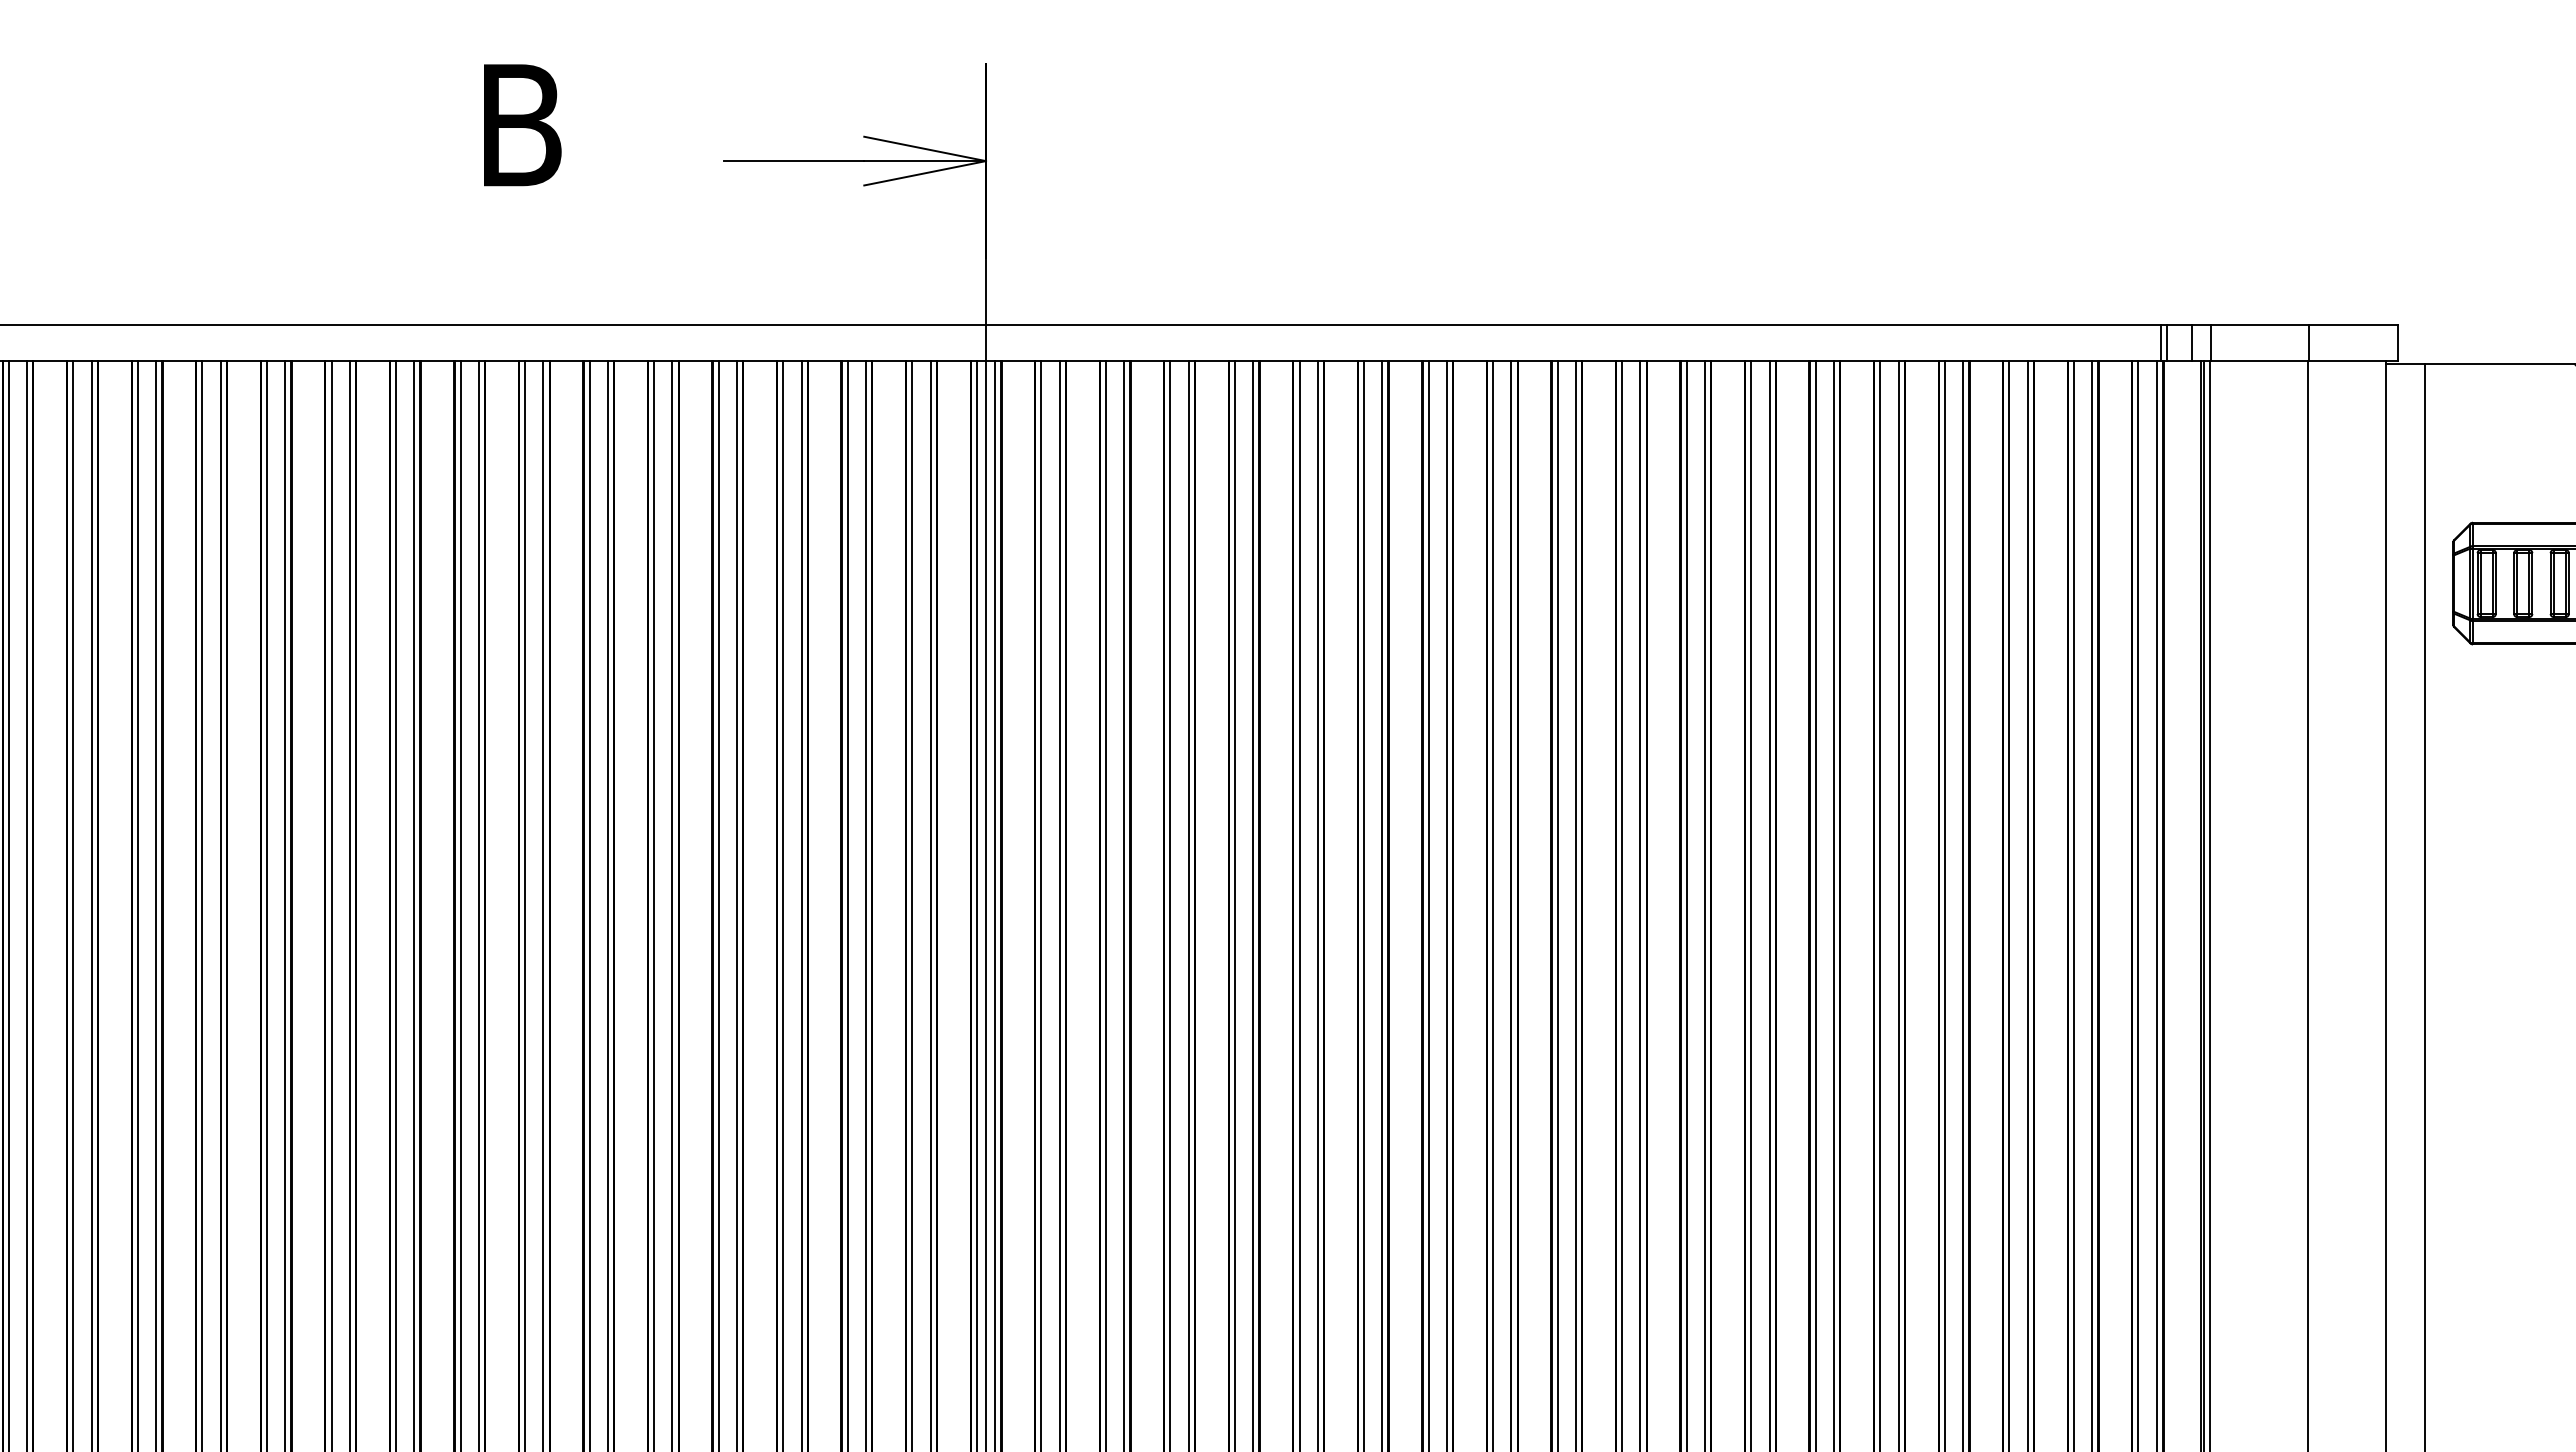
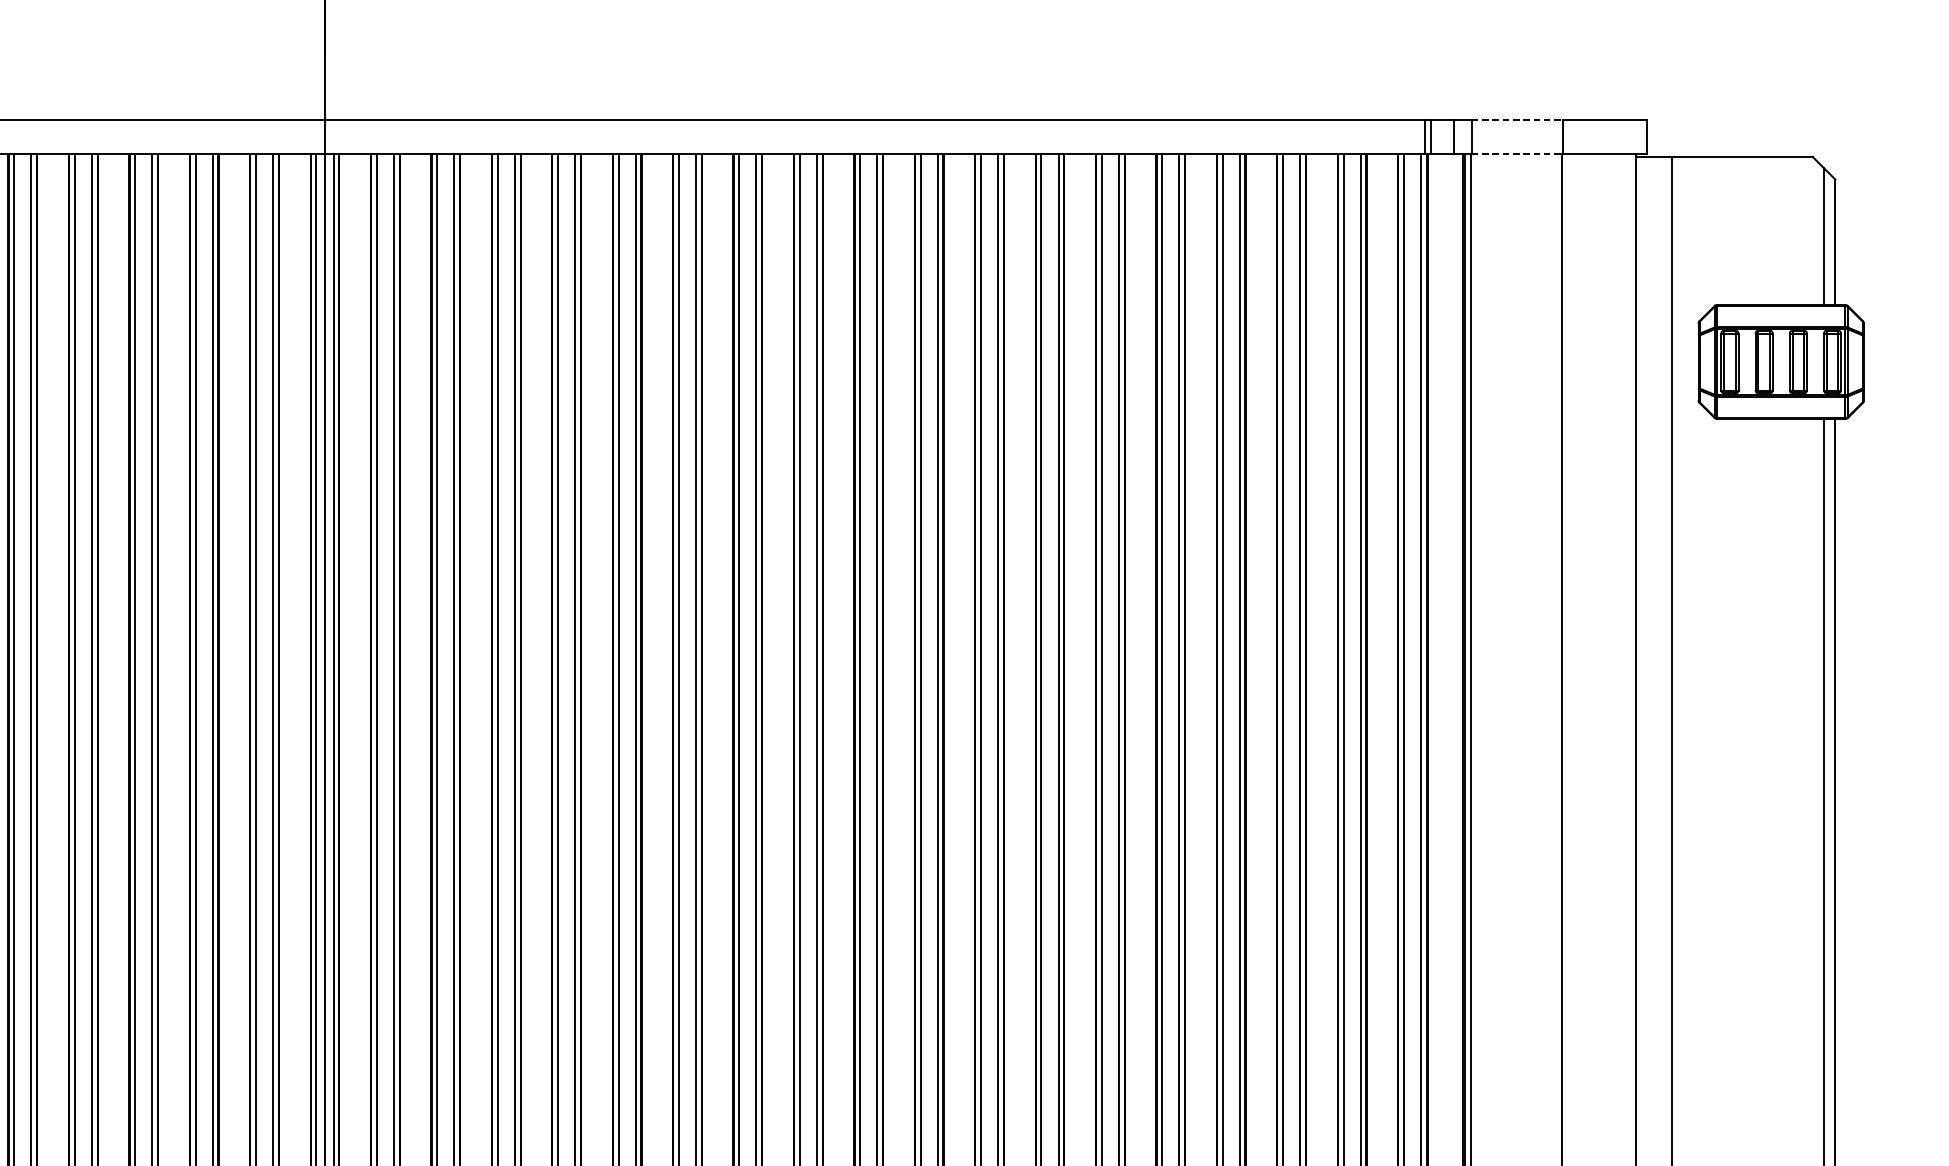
line: (2259, 324) -> (1517, 119), solid -> dashed
line: (2259, 361) -> (1517, 154), solid -> dashed

